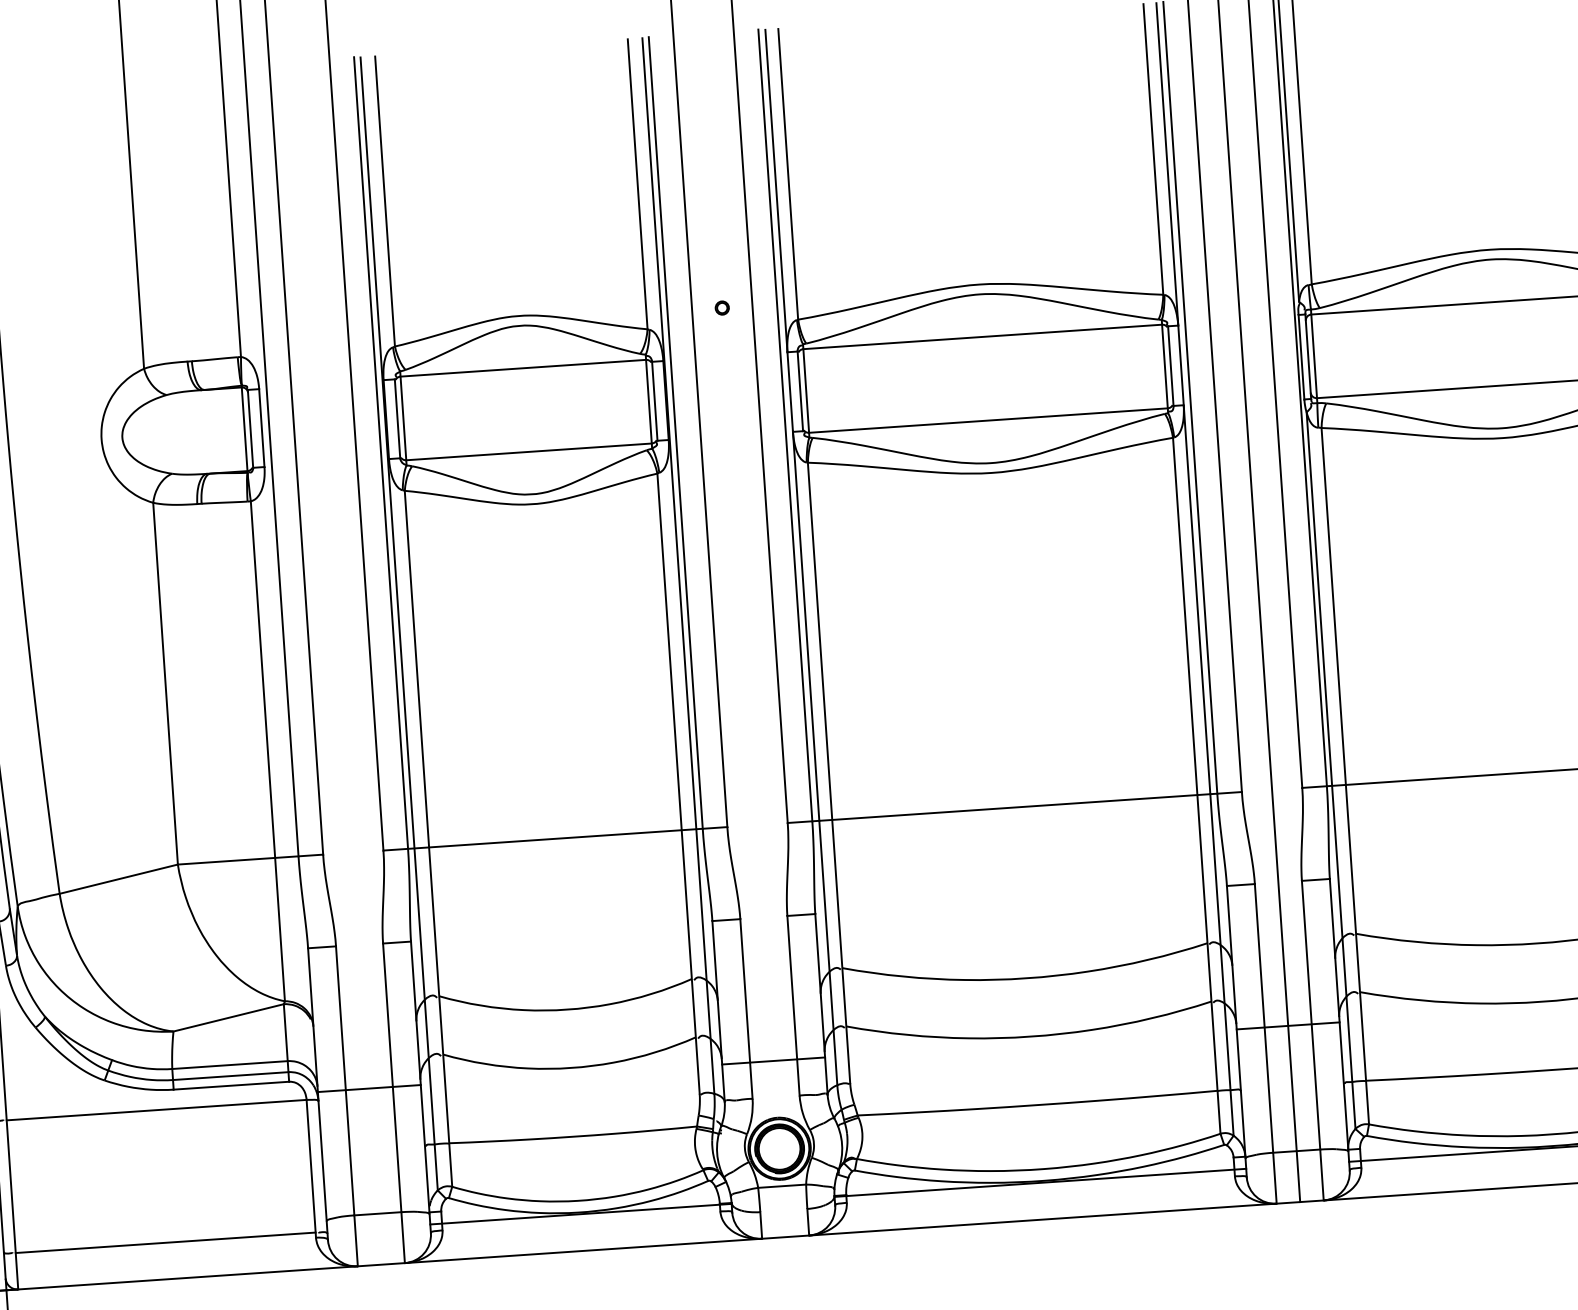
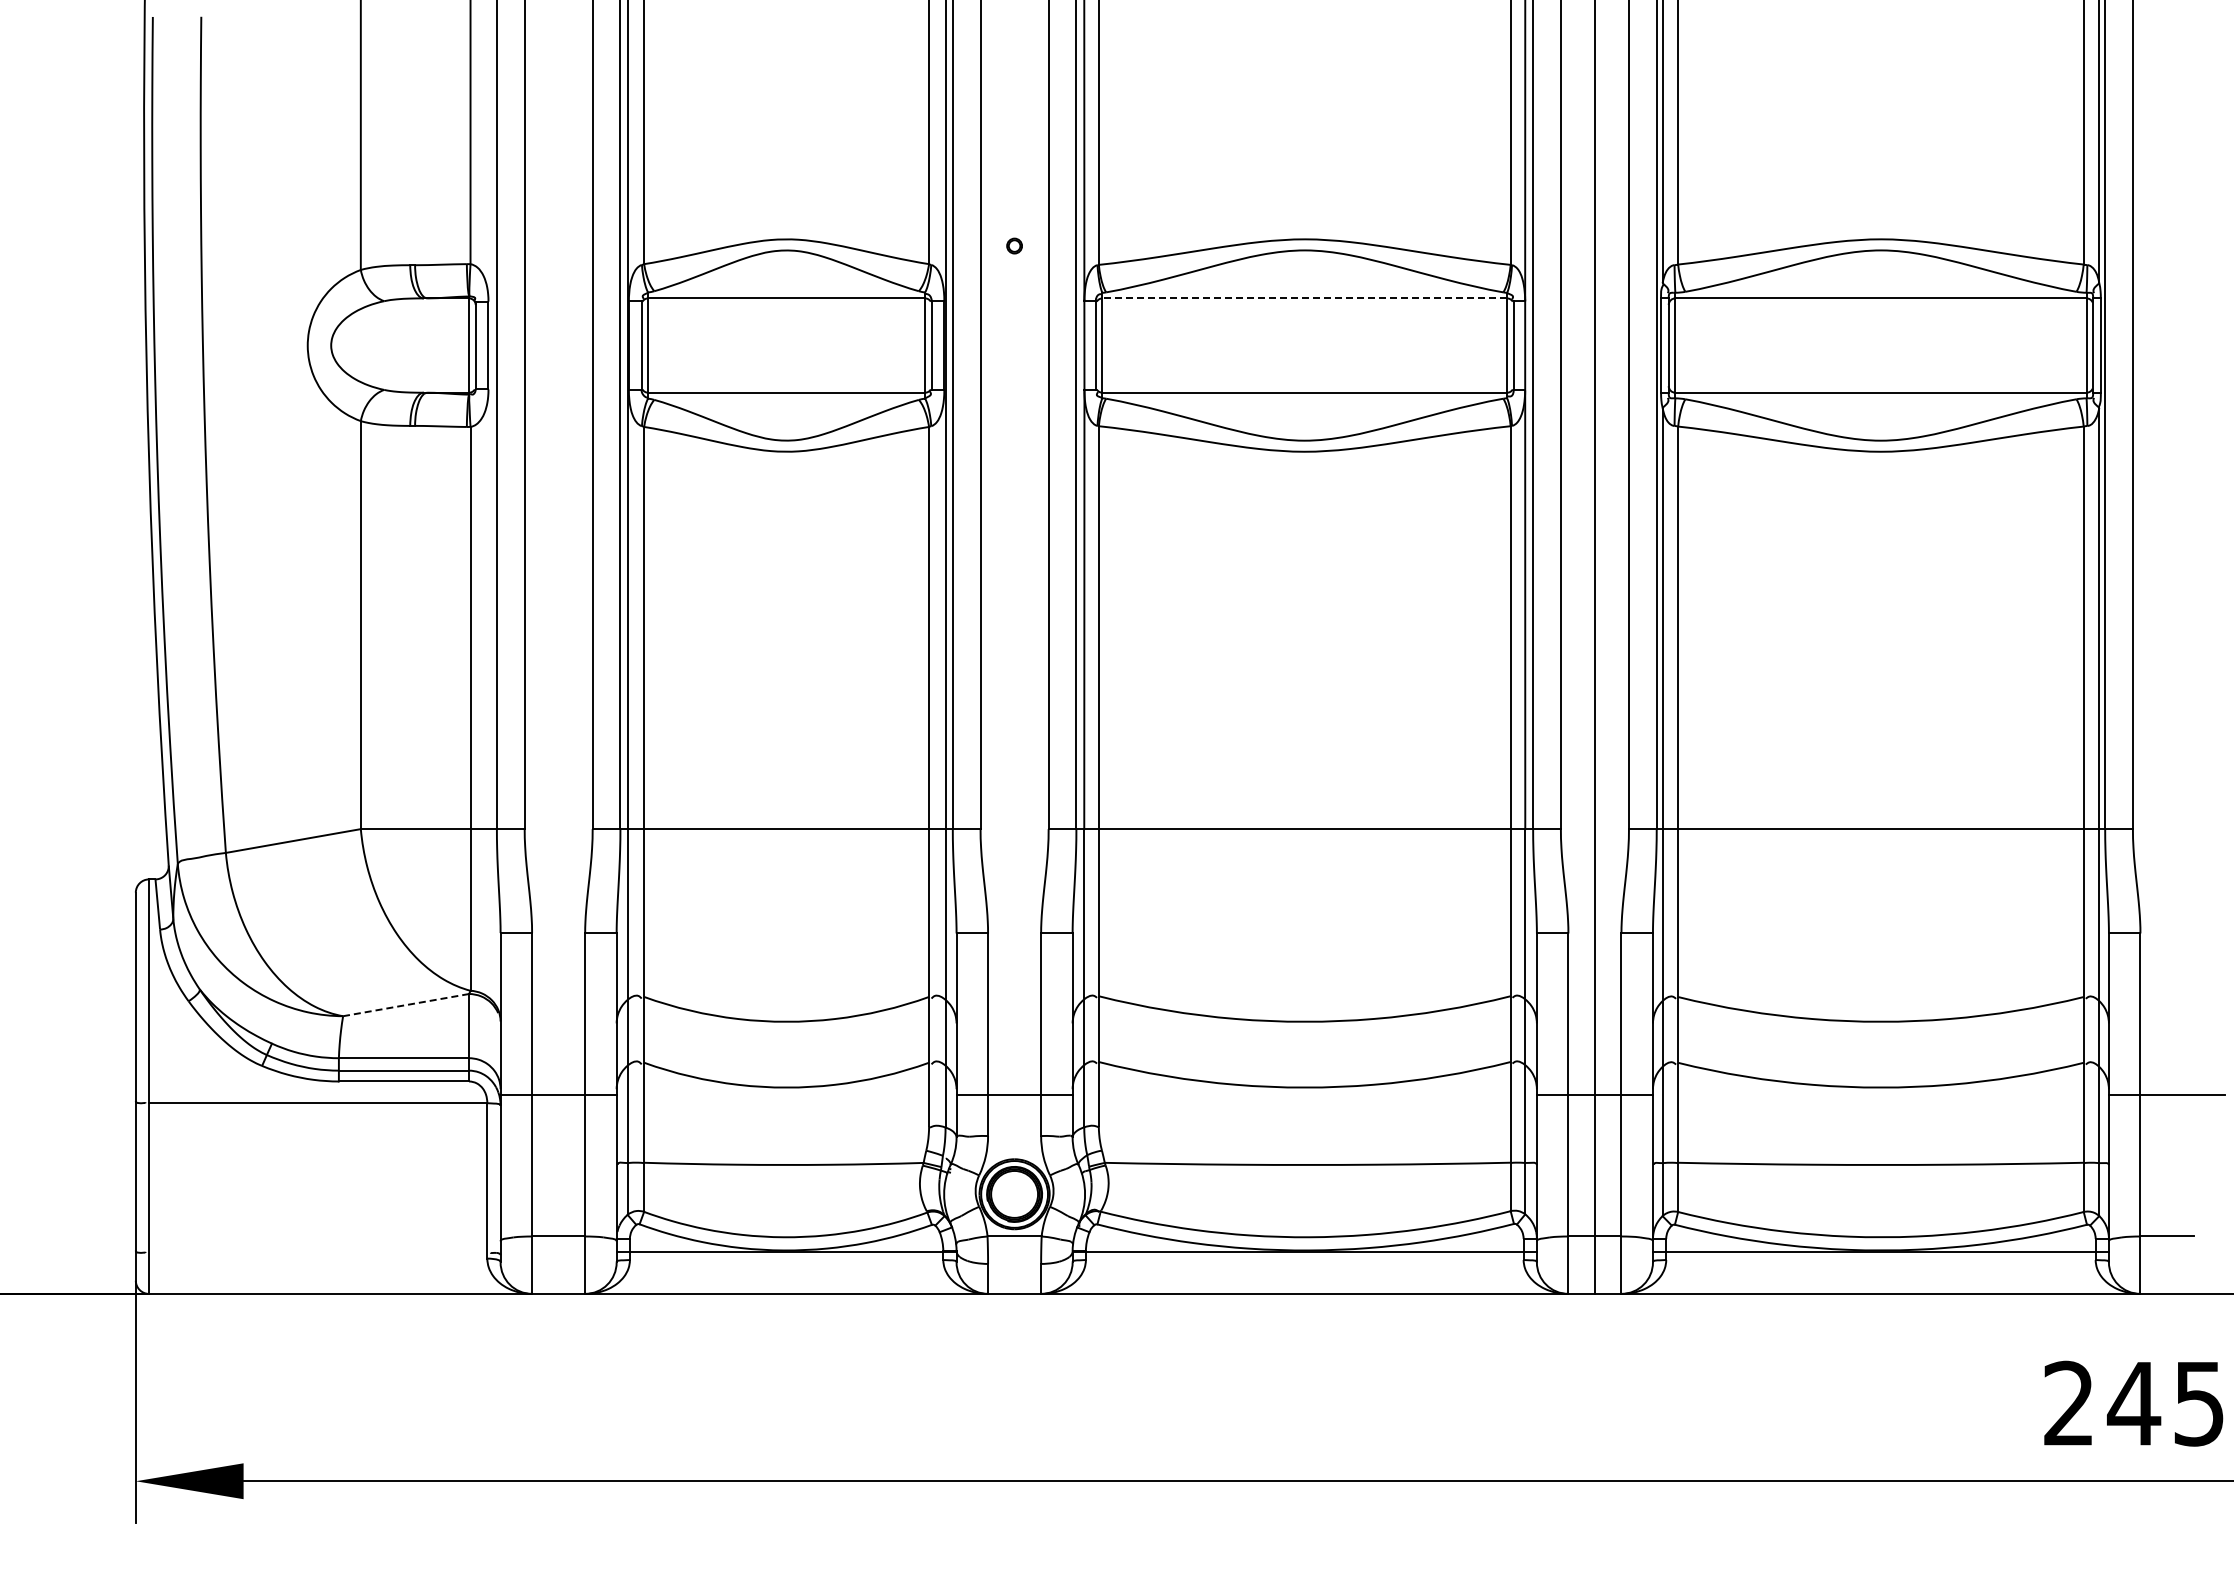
line: (982, 337) -> (1304, 298), solid -> dashed
line: (229, 1018) -> (406, 1005), solid -> dashed
line: (165, 1242) -> (318, 1252), removed

